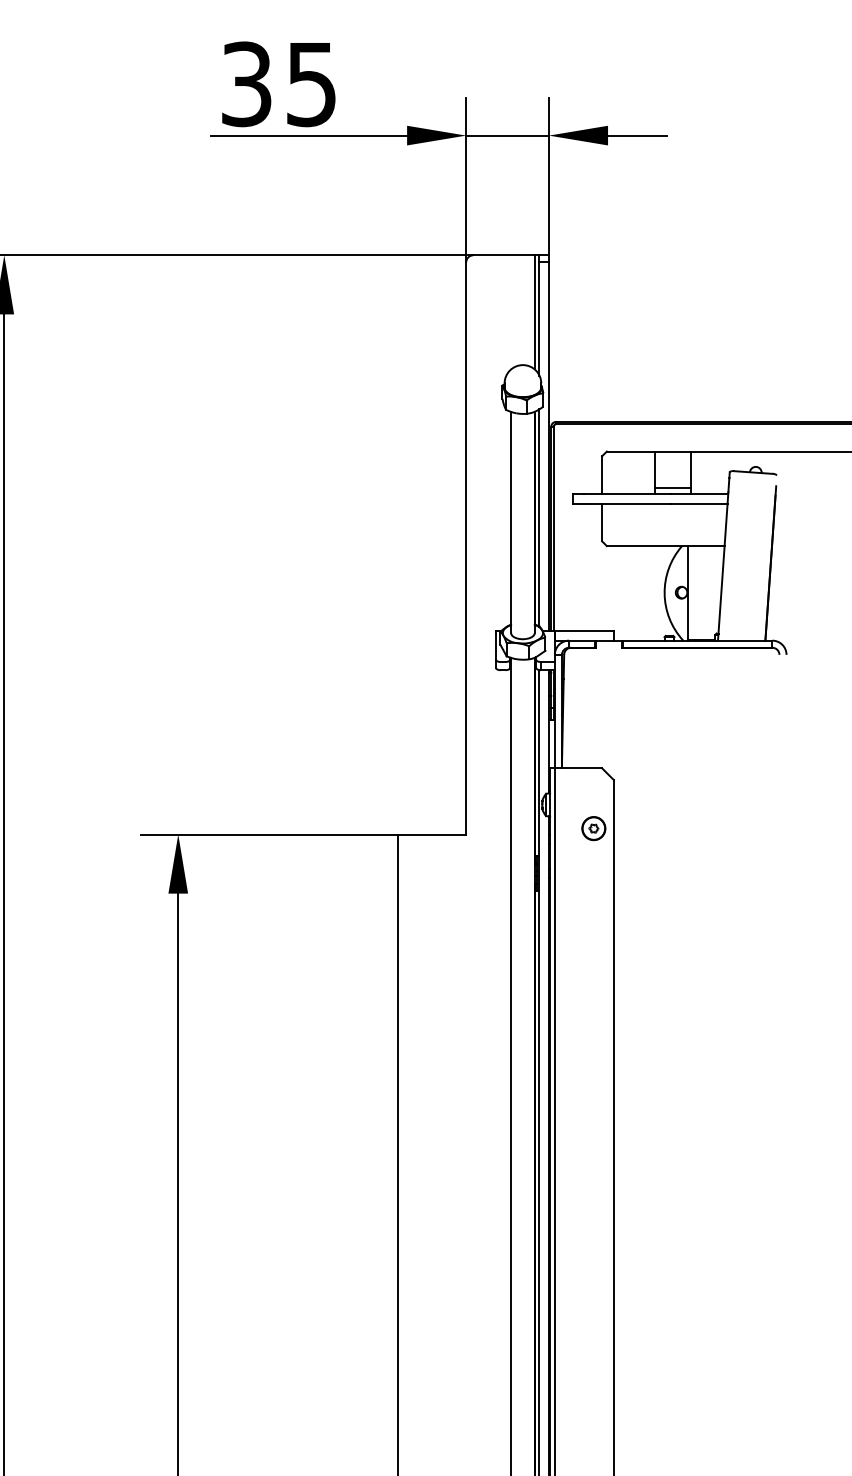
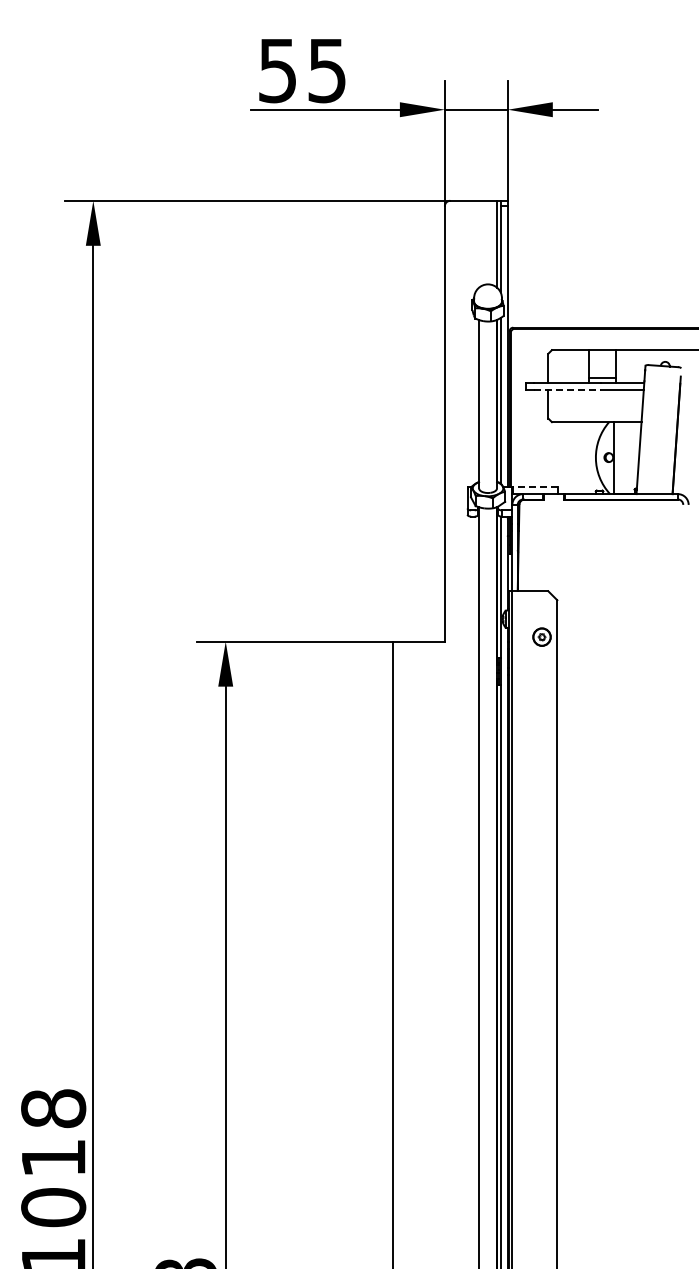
text: (246, 84) -> (277, 70), 35 -> 55
line: (627, 503) -> (567, 389), solid -> dashed
line: (583, 630) -> (534, 486), solid -> dashed

